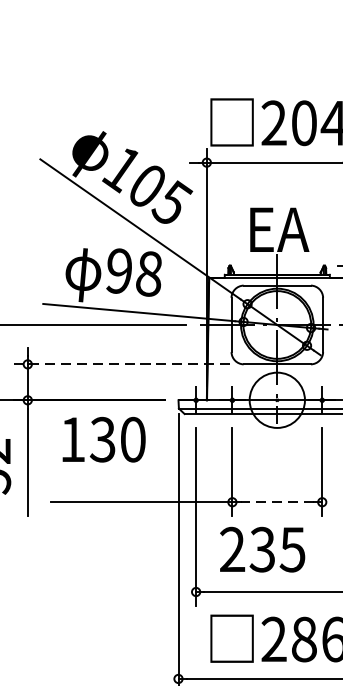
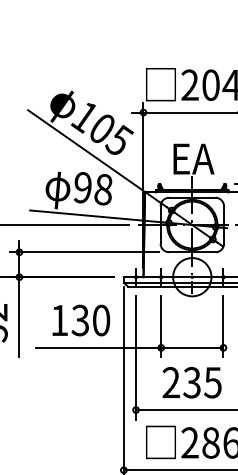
line: (121, 364) -> (84, 252), dashed -> solid
text: (104, 439) -> (81, 320), moved
line: (276, 501) -> (191, 347), dashed -> solid
text: (261, 549) -> (191, 382), moved

